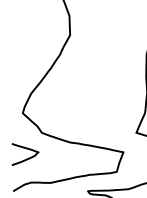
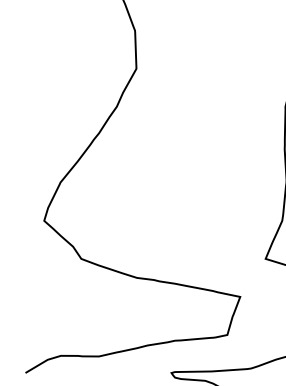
curve: (26, 158) -> (51, 308), removed

